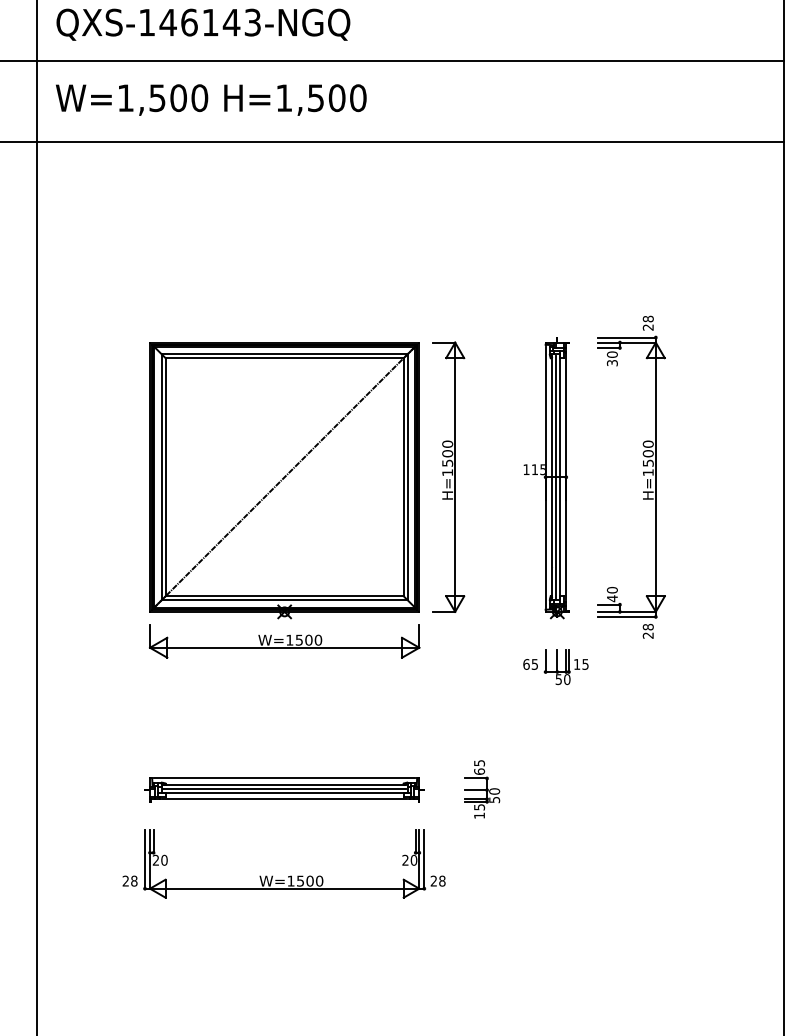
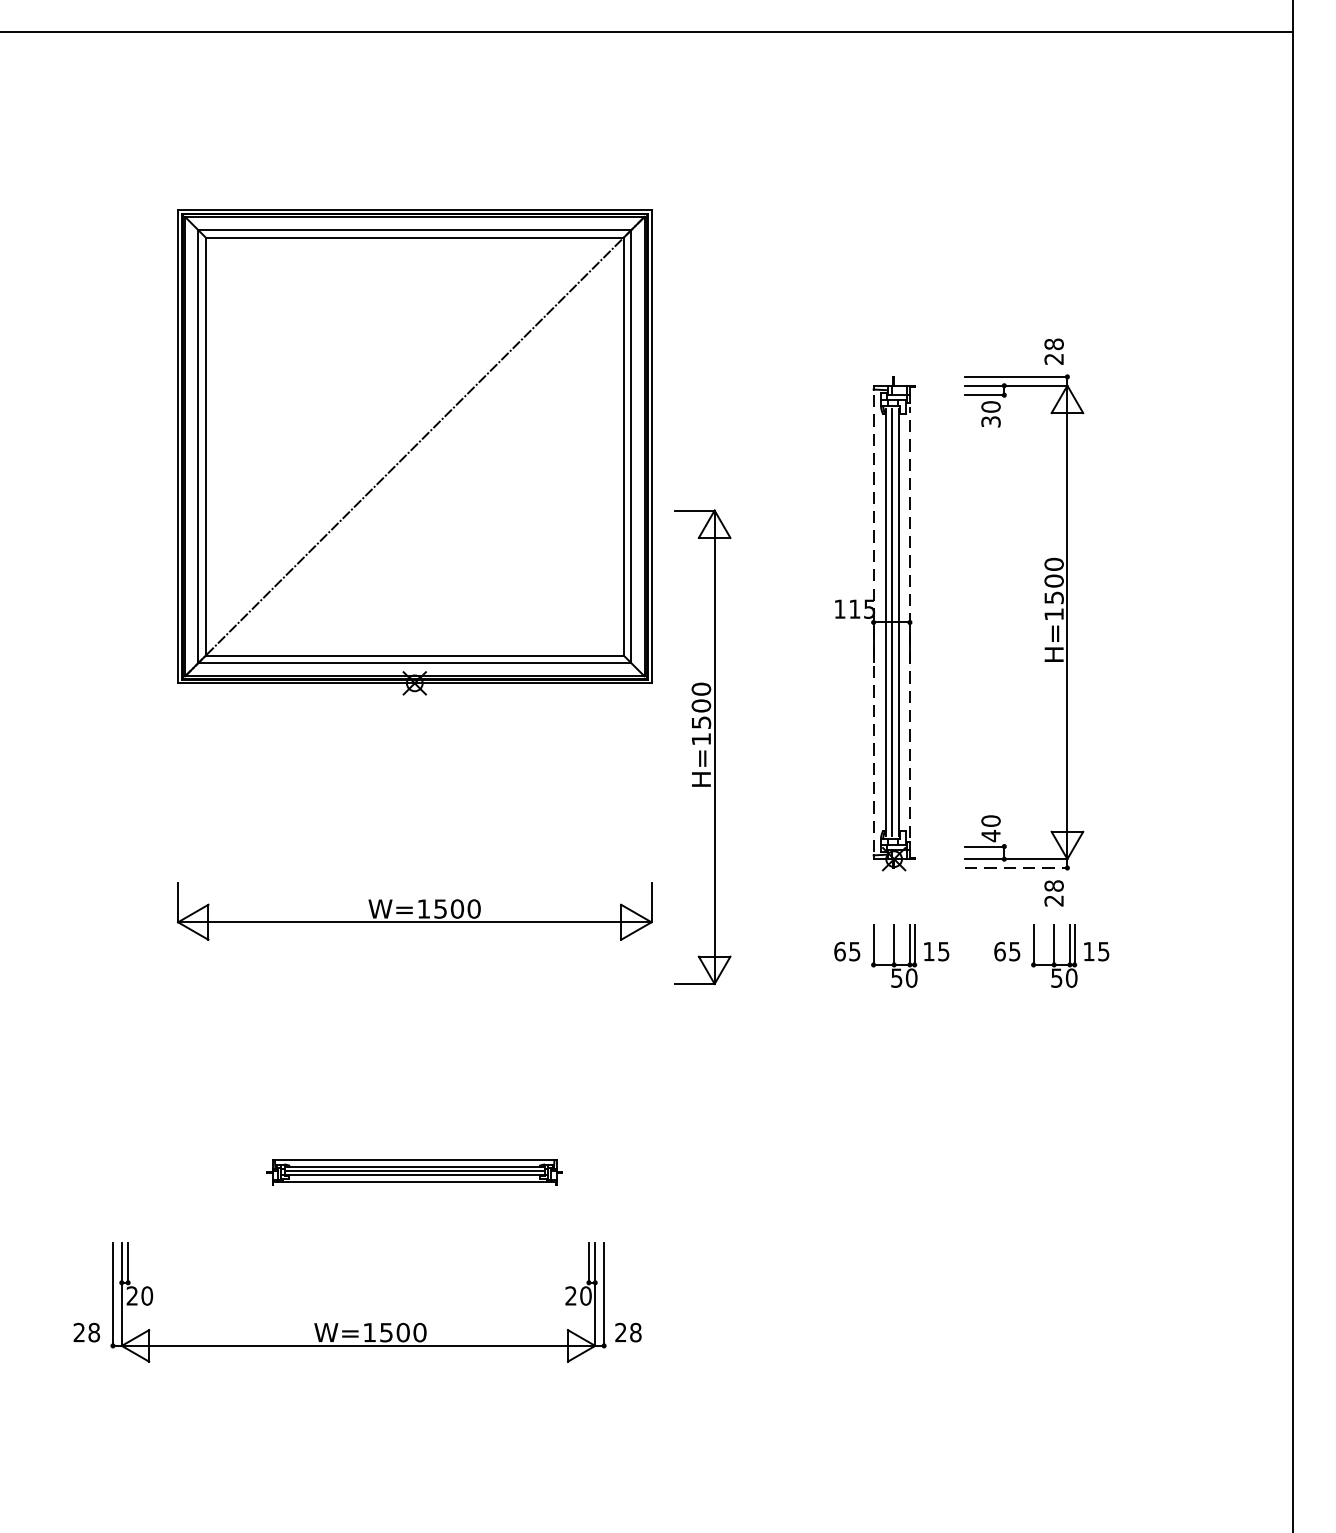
part: (448, 476) -> (702, 745), moved
line: (545, 477) -> (873, 622), solid -> dashed
line: (566, 477) -> (910, 622), solid -> dashed
part: (284, 480) -> (414, 452), moved
line: (627, 616) -> (1017, 867), solid -> dashed
part: (646, 667) -> (1050, 956), added
part: (284, 789) -> (414, 1171), size x0.6
part: (482, 789) -> (762, 1171), removed
part: (290, 875) -> (368, 1322), moved

